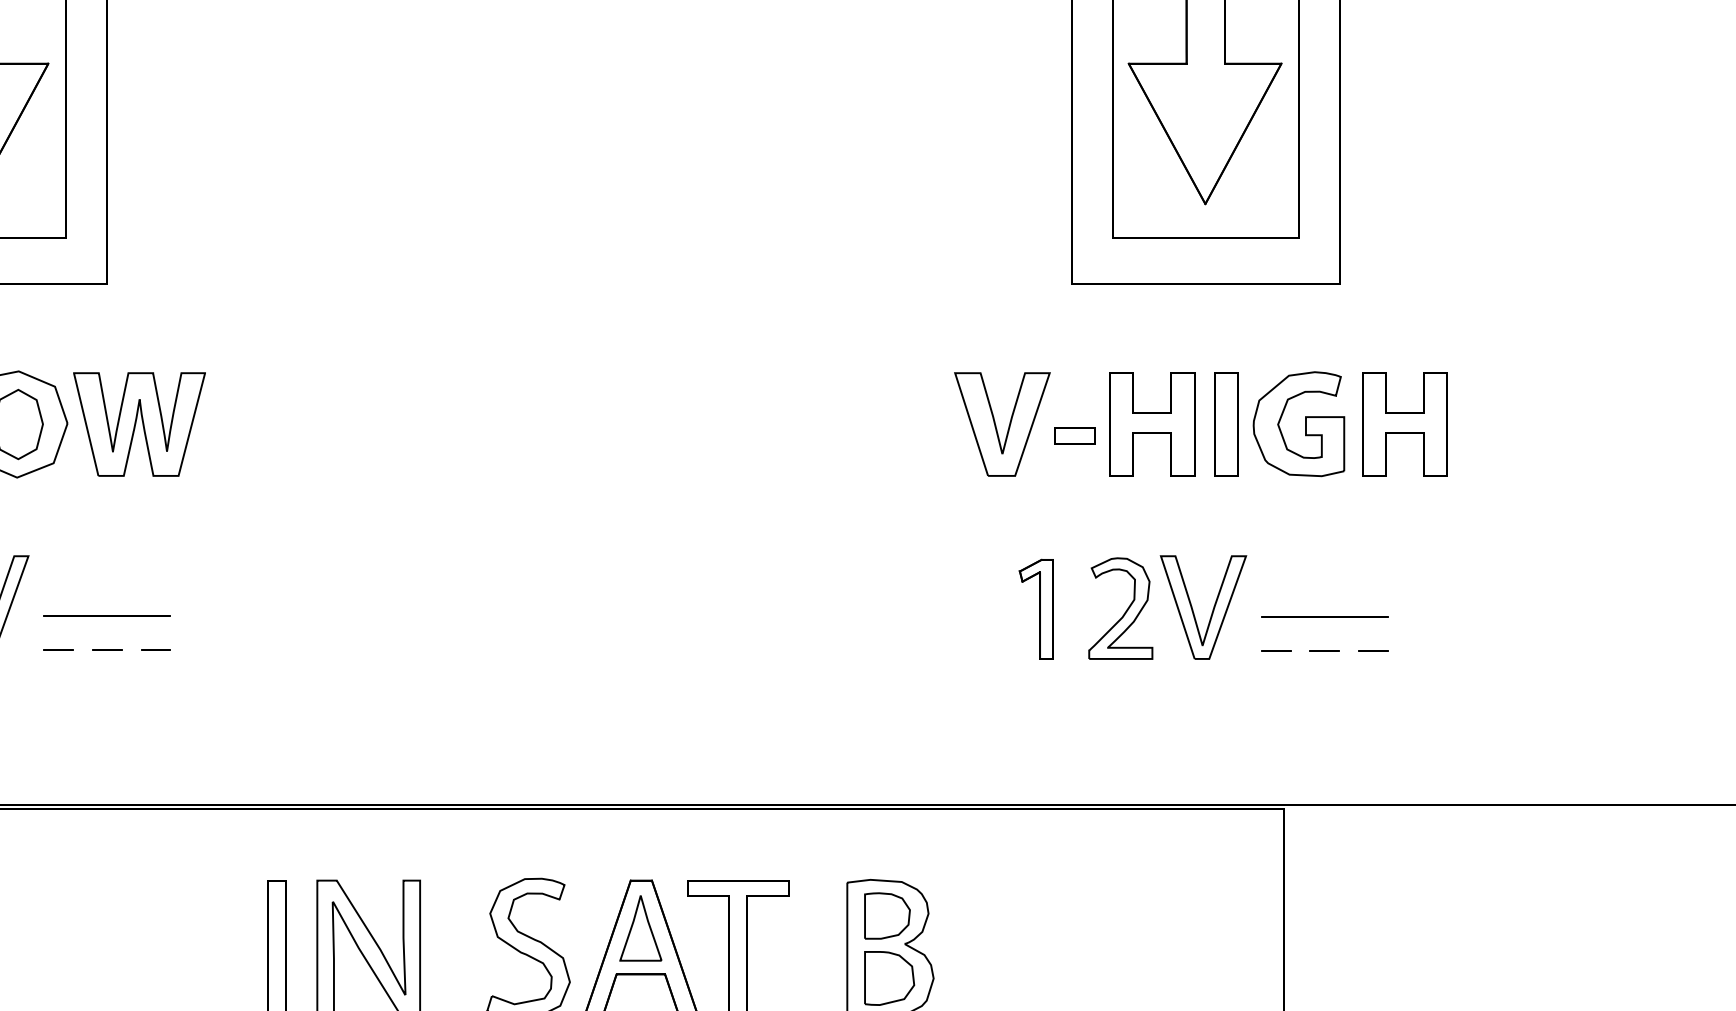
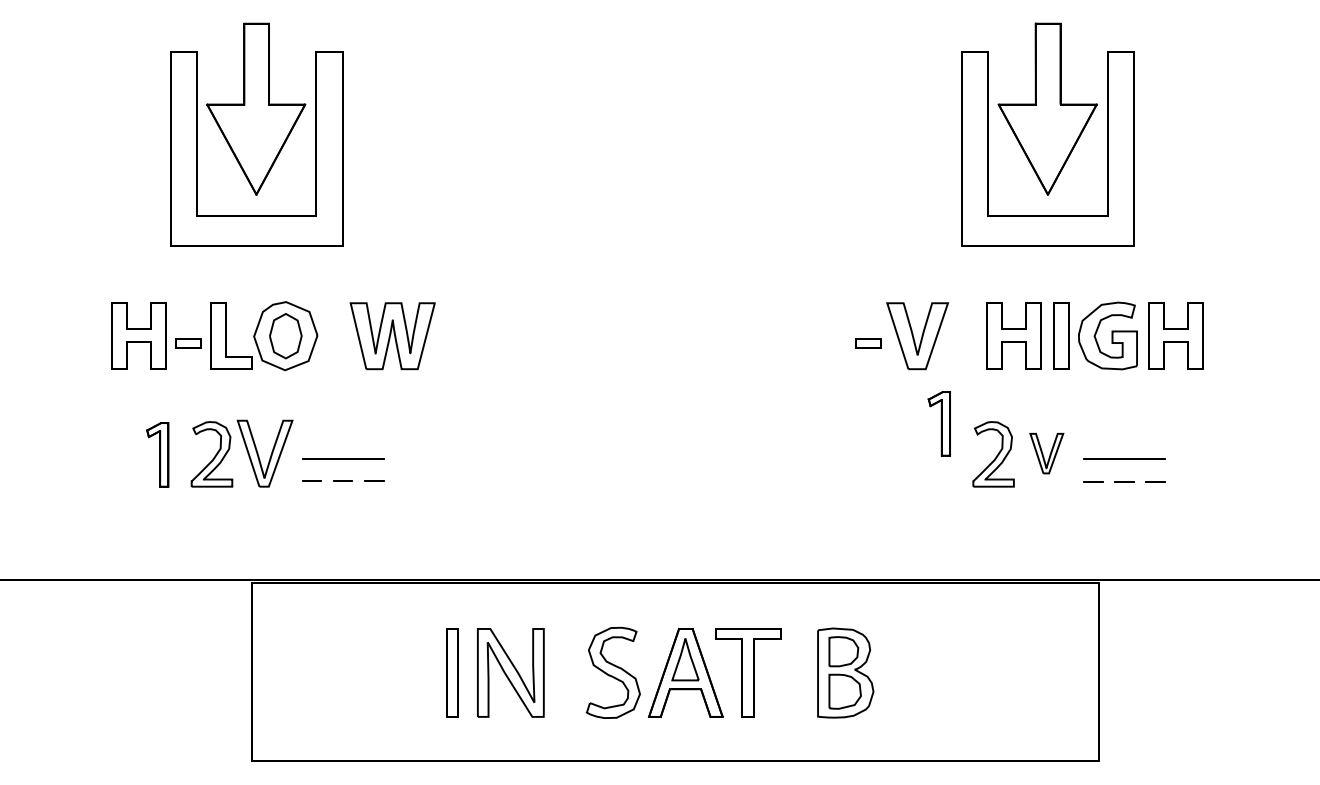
part: (139, 424) -> (392, 336), moved
part: (1075, 435) -> (868, 343), moved
part: (1203, 607) -> (1046, 453), size x0.6
part: (1034, 608) -> (938, 423), moved

